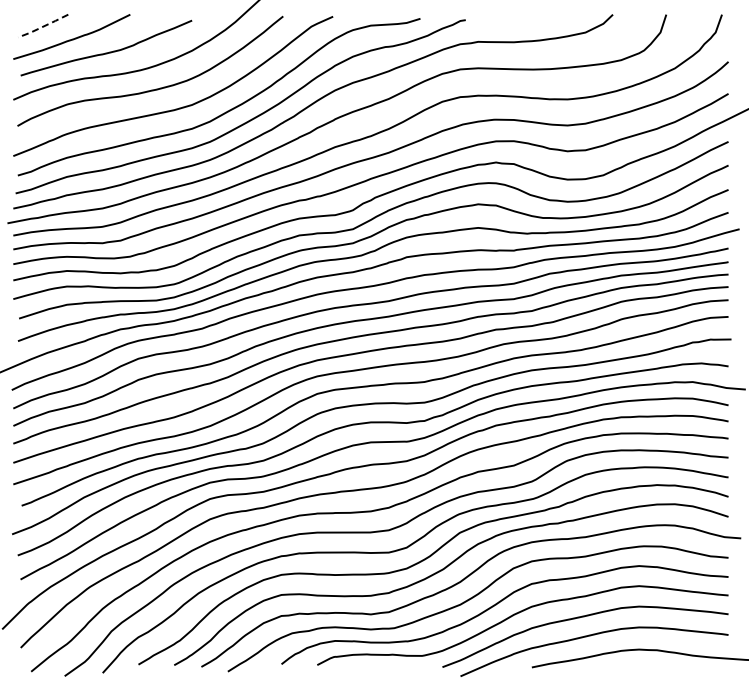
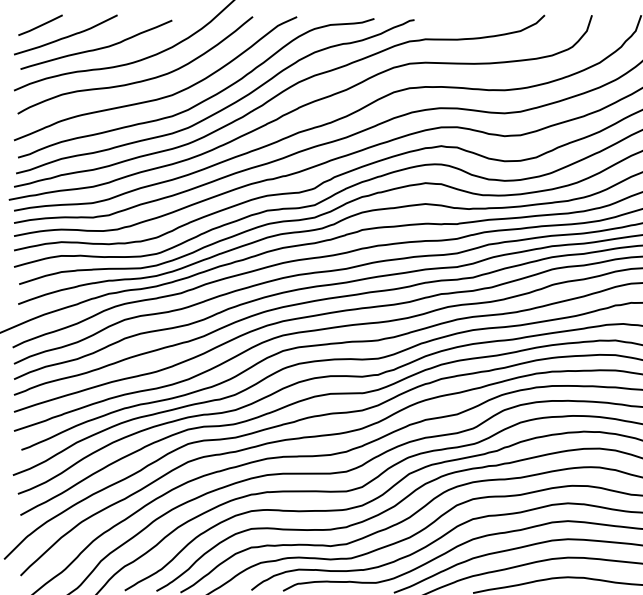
line: (43, 26) -> (40, 25), dashed -> solid

